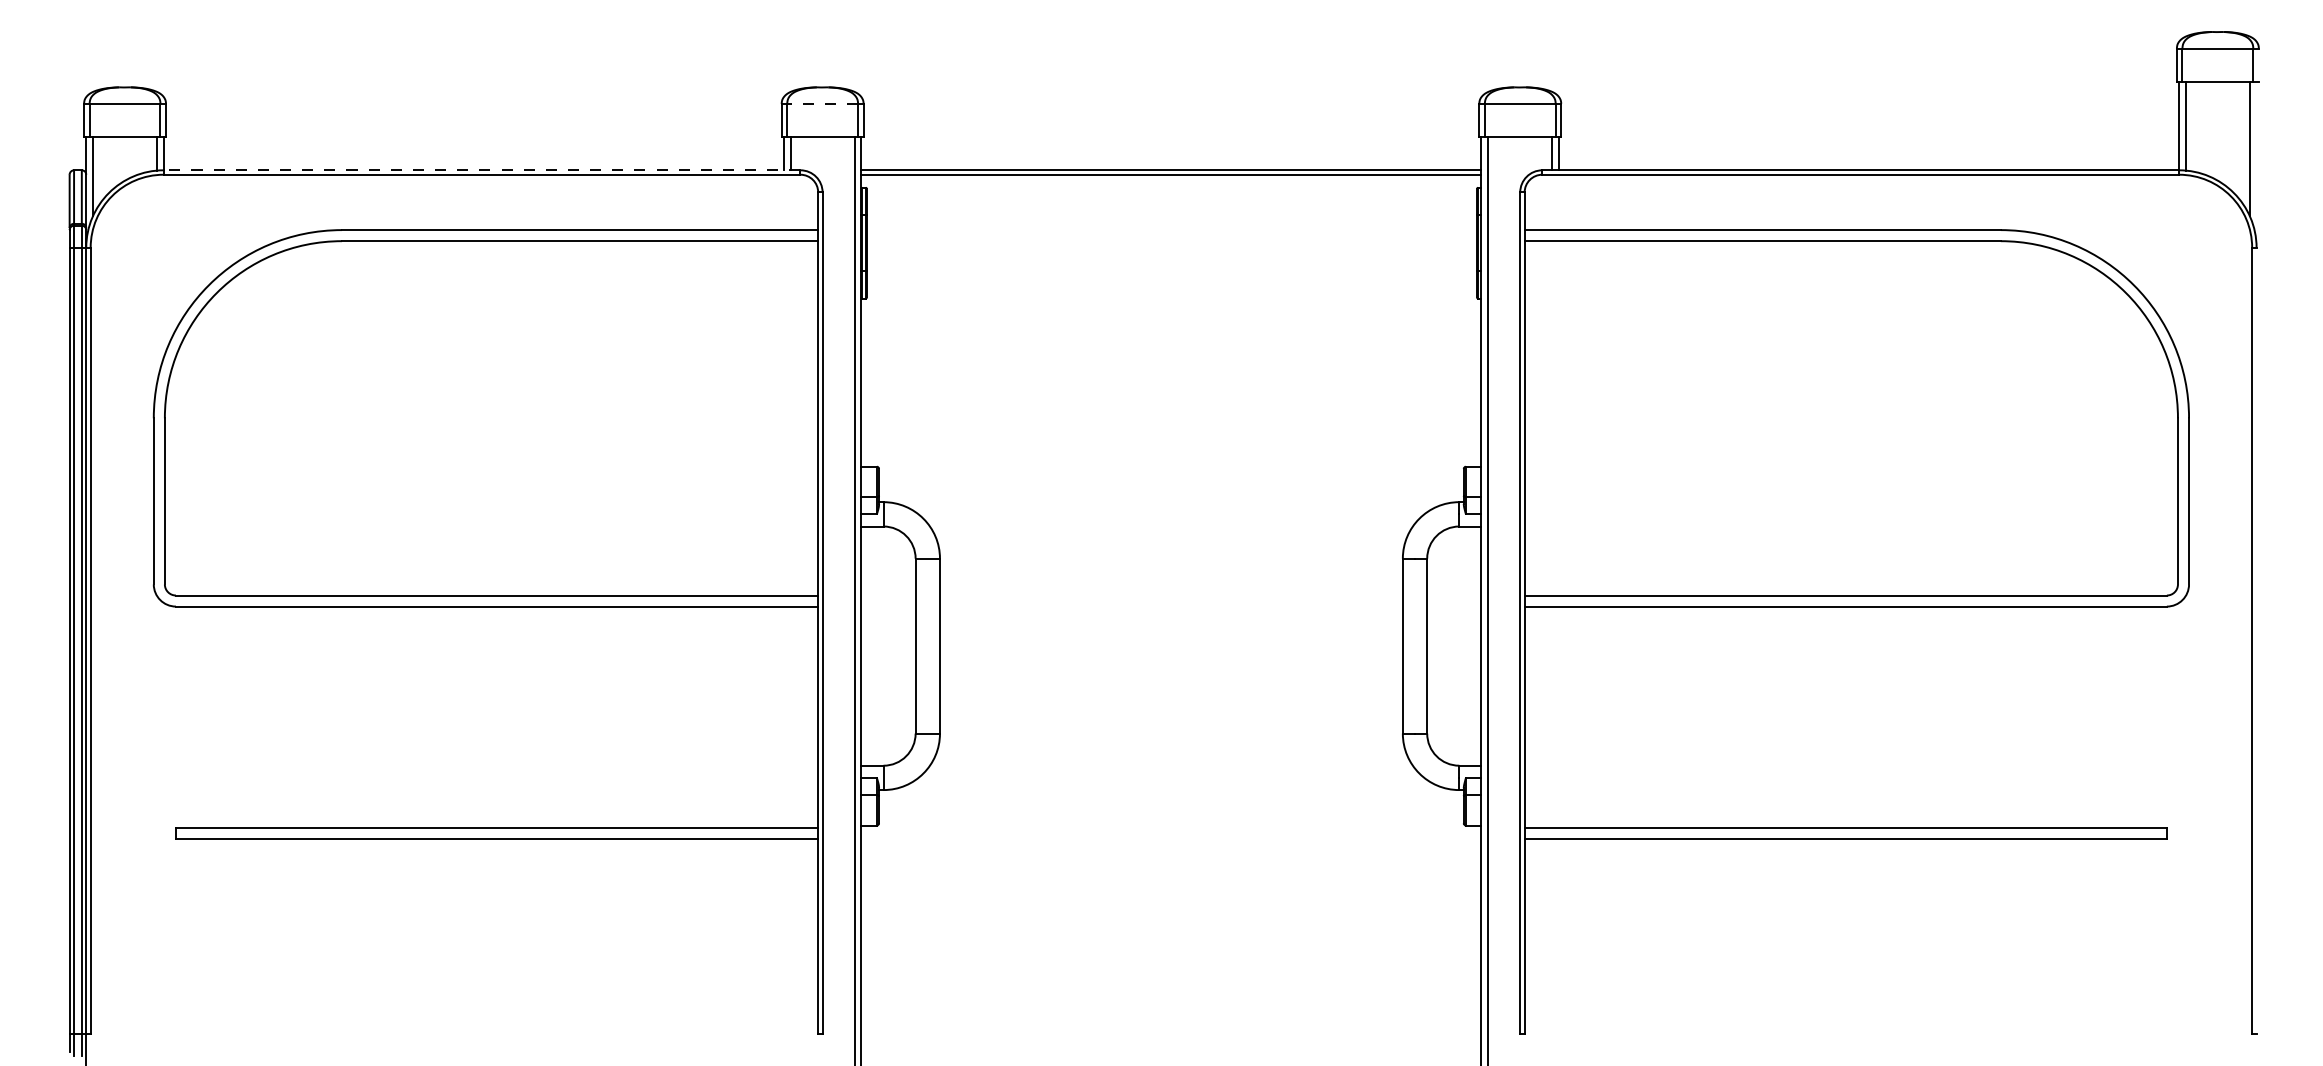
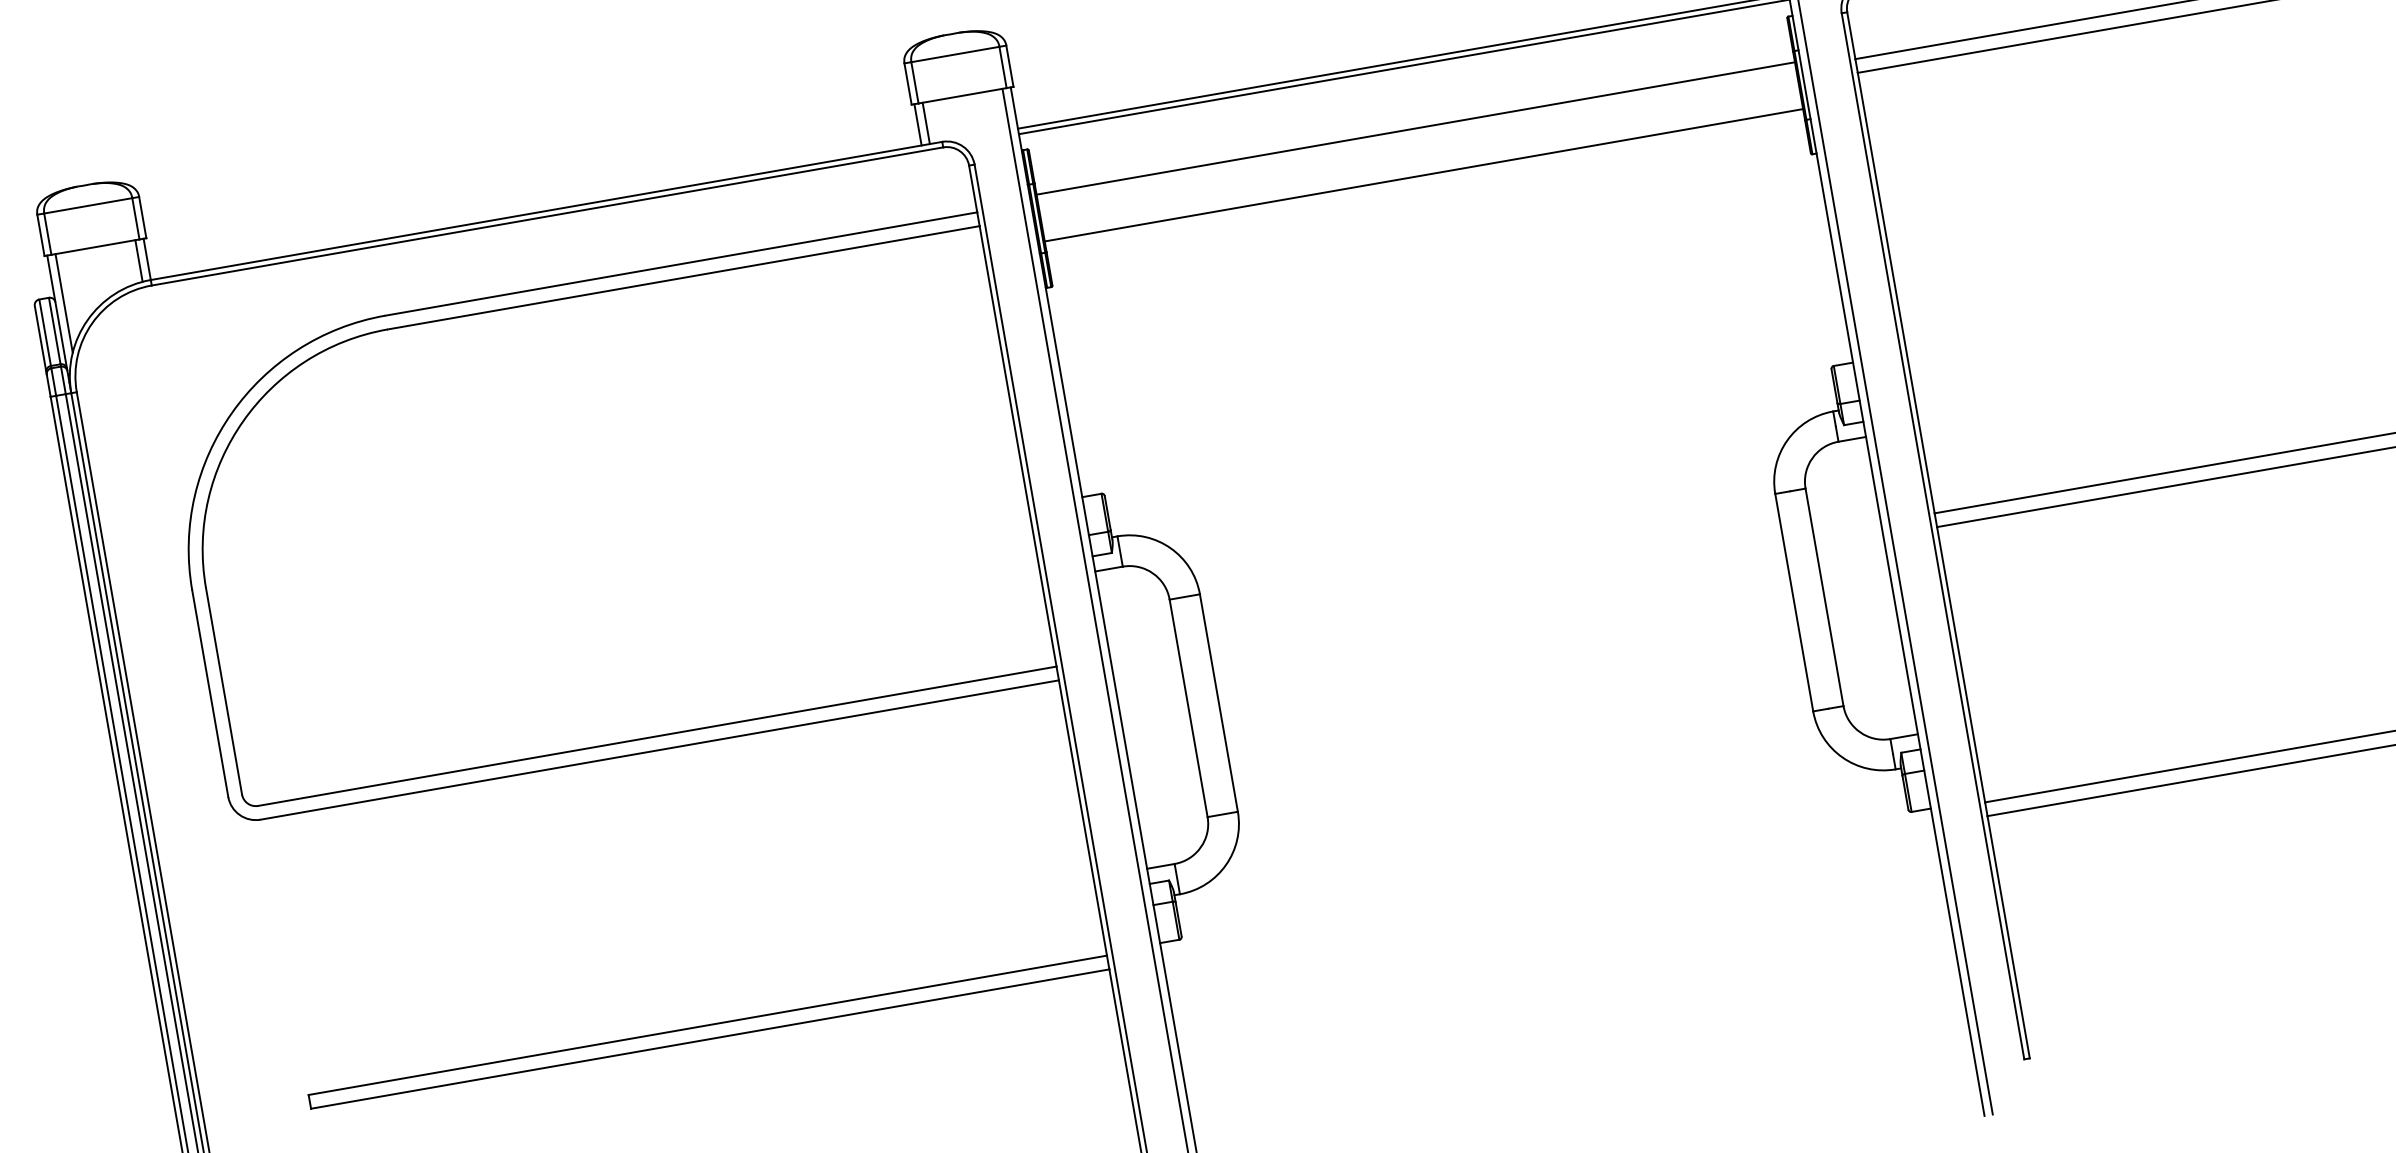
line: (822, 103) -> (955, 54), dashed -> solid
line: (481, 170) -> (545, 211), dashed -> solid
line: (1171, 224) -> (1415, 128), added
line: (1171, 261) -> (1423, 174), added

